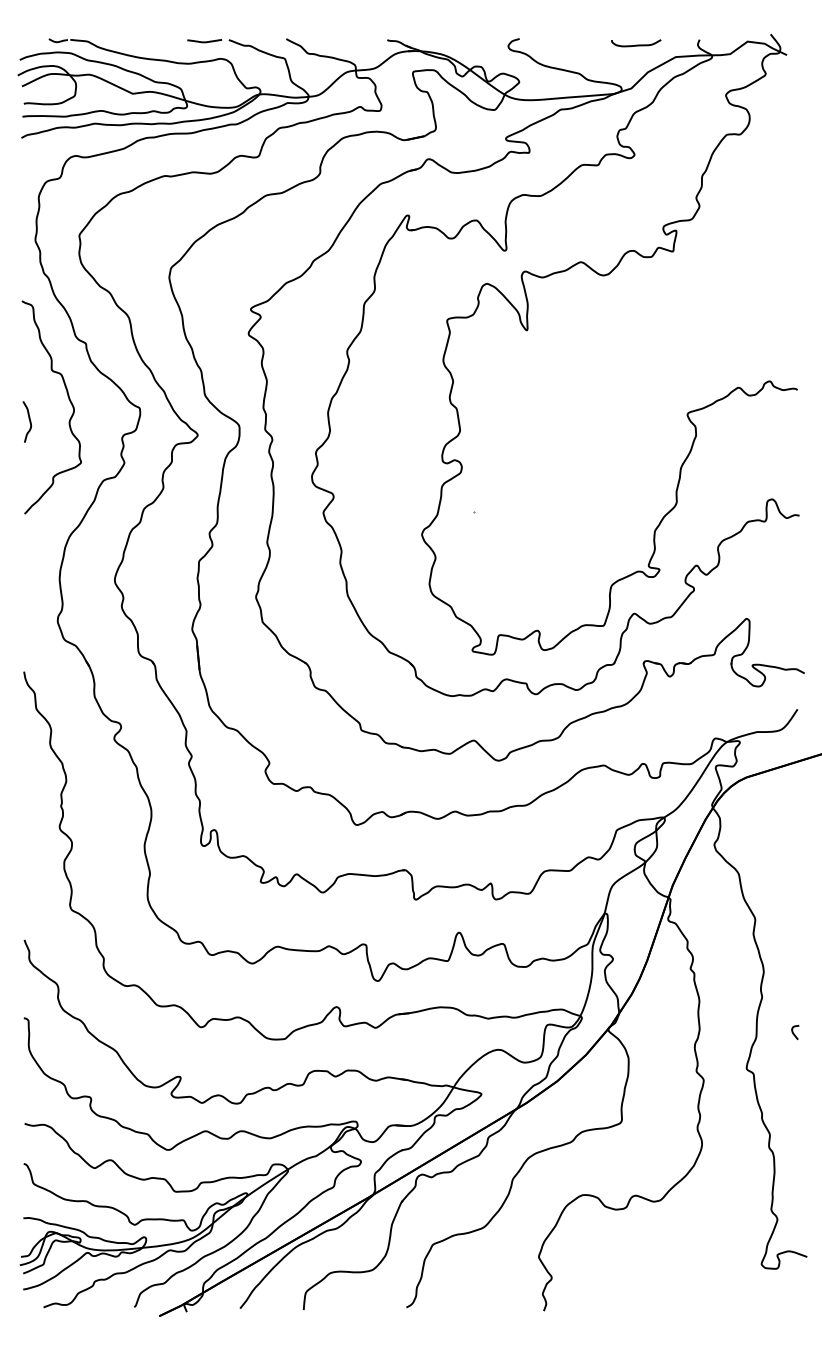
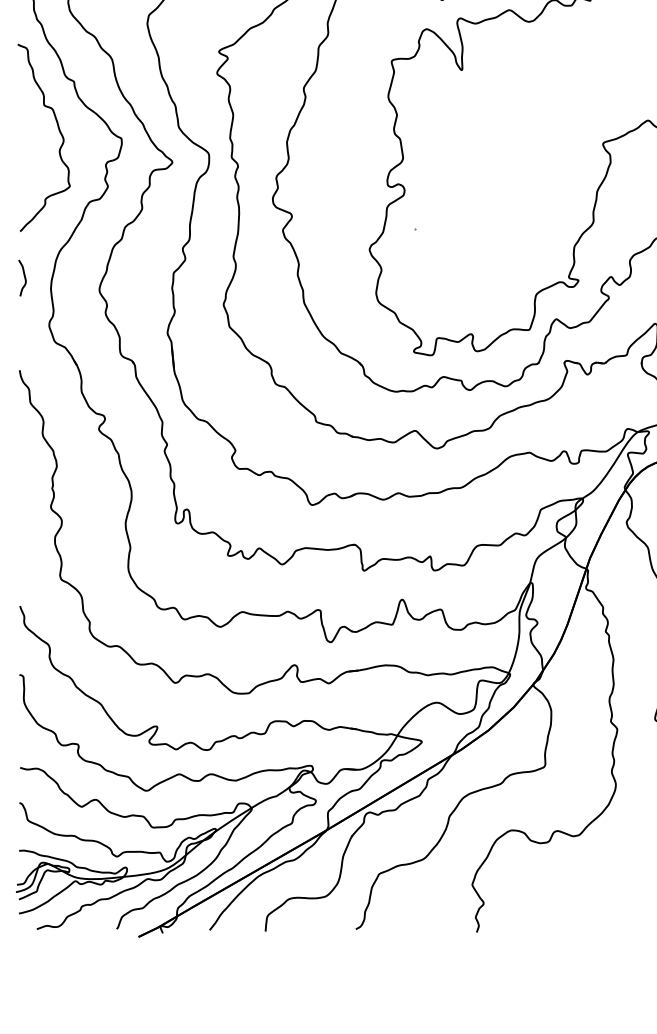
curve: (29, 421) -> (24, 277), moved

